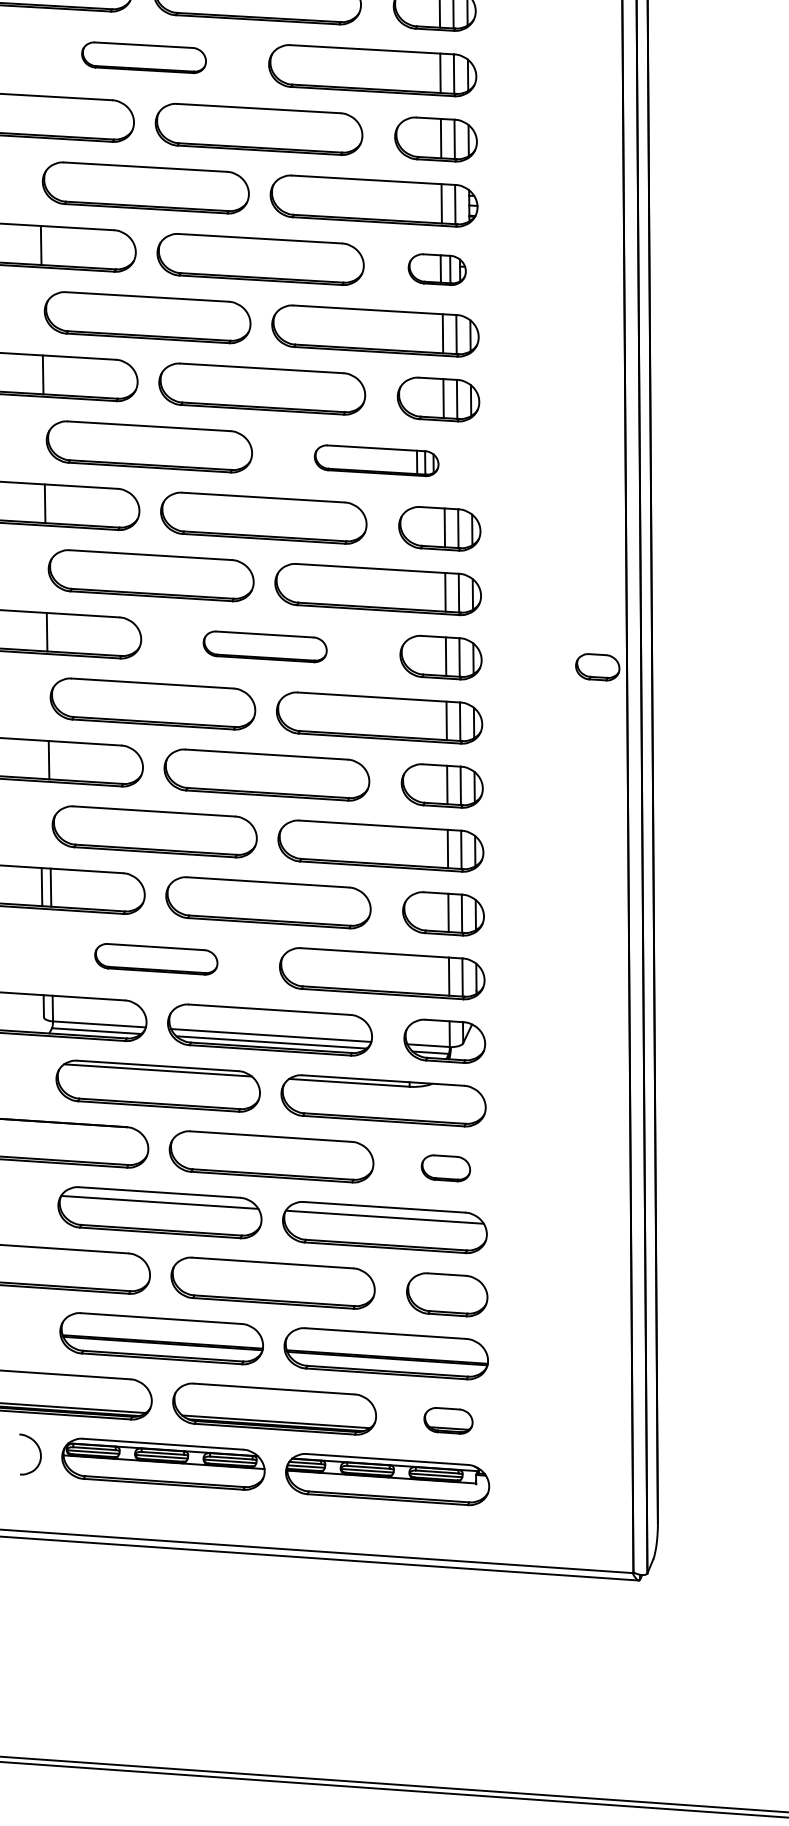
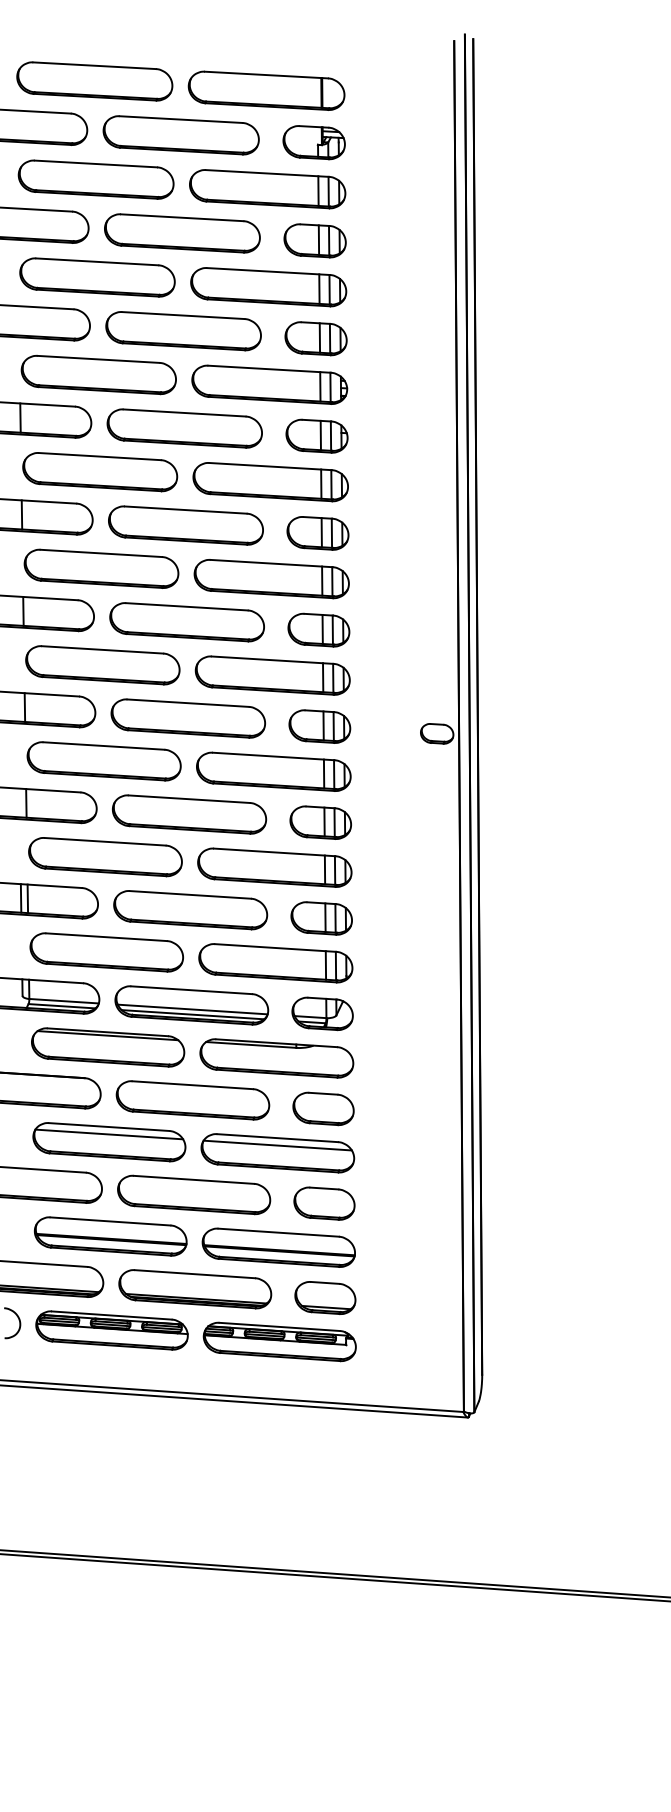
part: (144, 57) -> (97, 277), size x1.67
part: (436, 268) -> (316, 435), size x1.43
part: (376, 461) -> (271, 579), size x1.67
part: (264, 646) -> (187, 718), size x1.67
part: (156, 959) -> (106, 952), size x1.67
part: (445, 1167) -> (323, 1108), size x1.67
part: (448, 1420) -> (325, 1297), size x1.67

